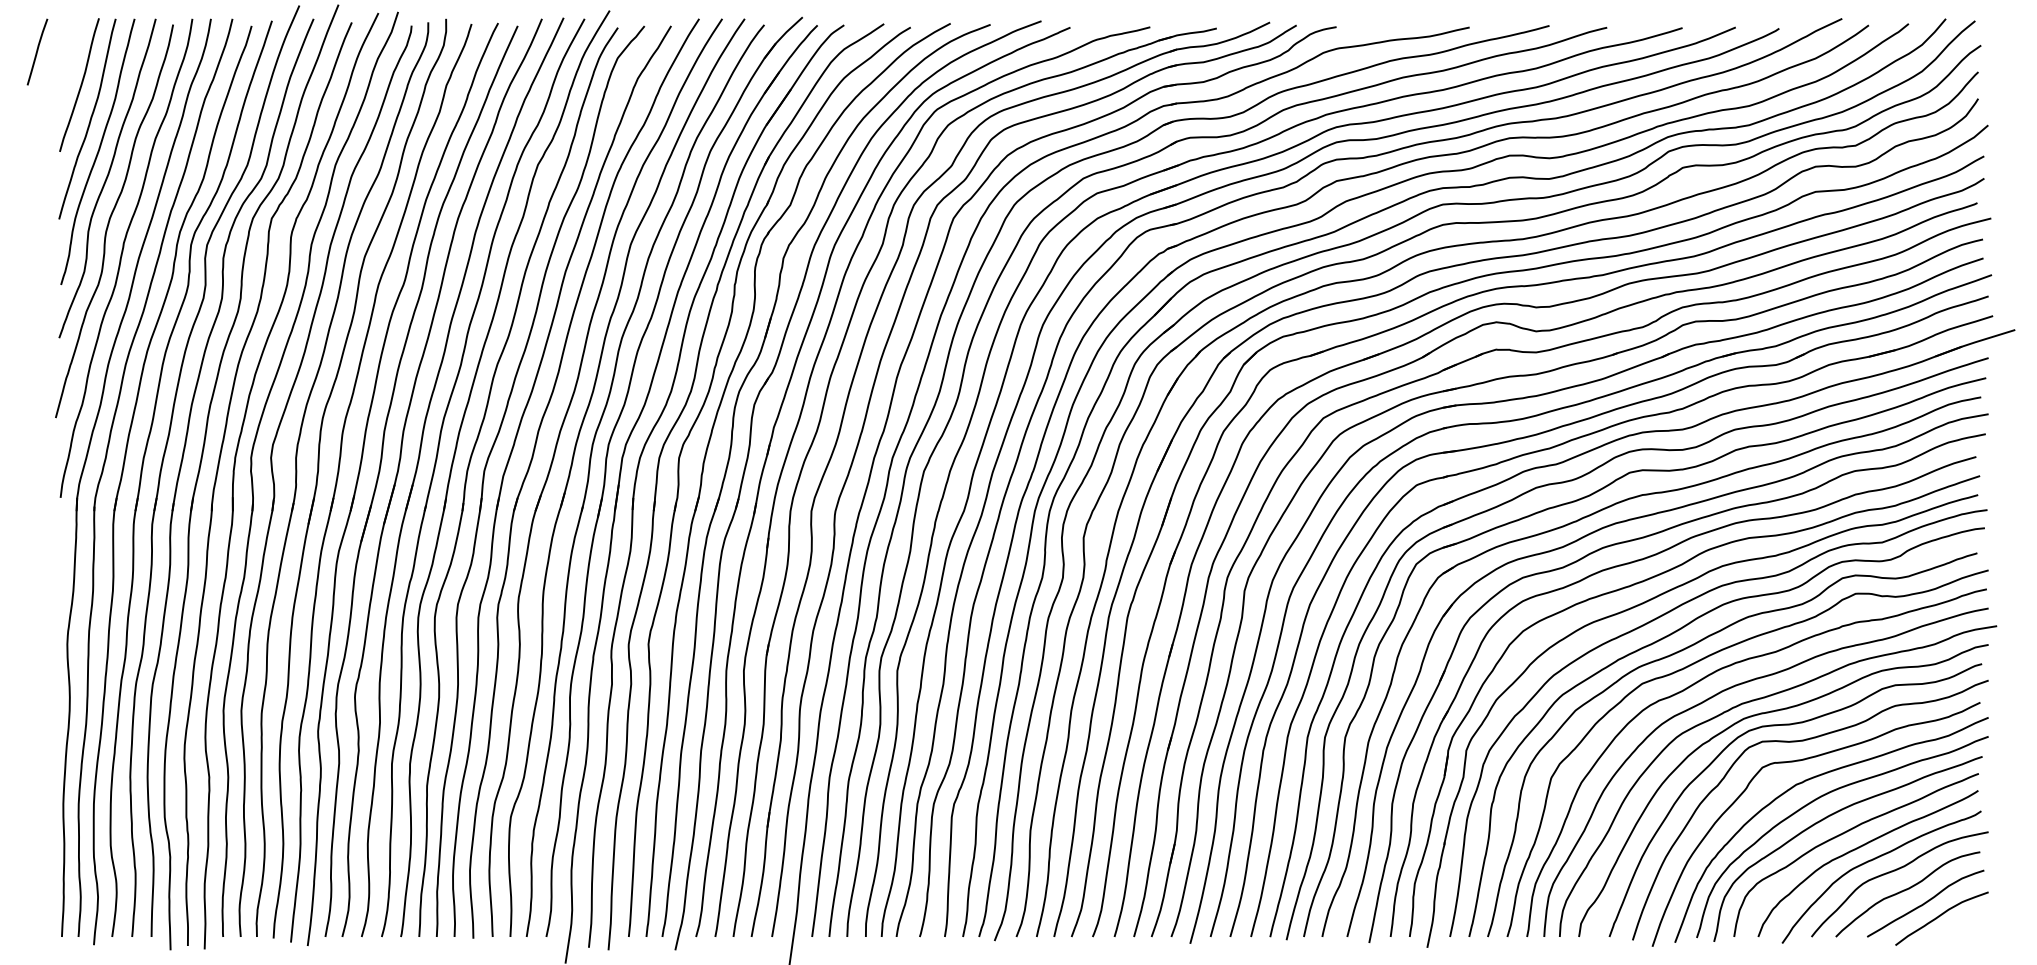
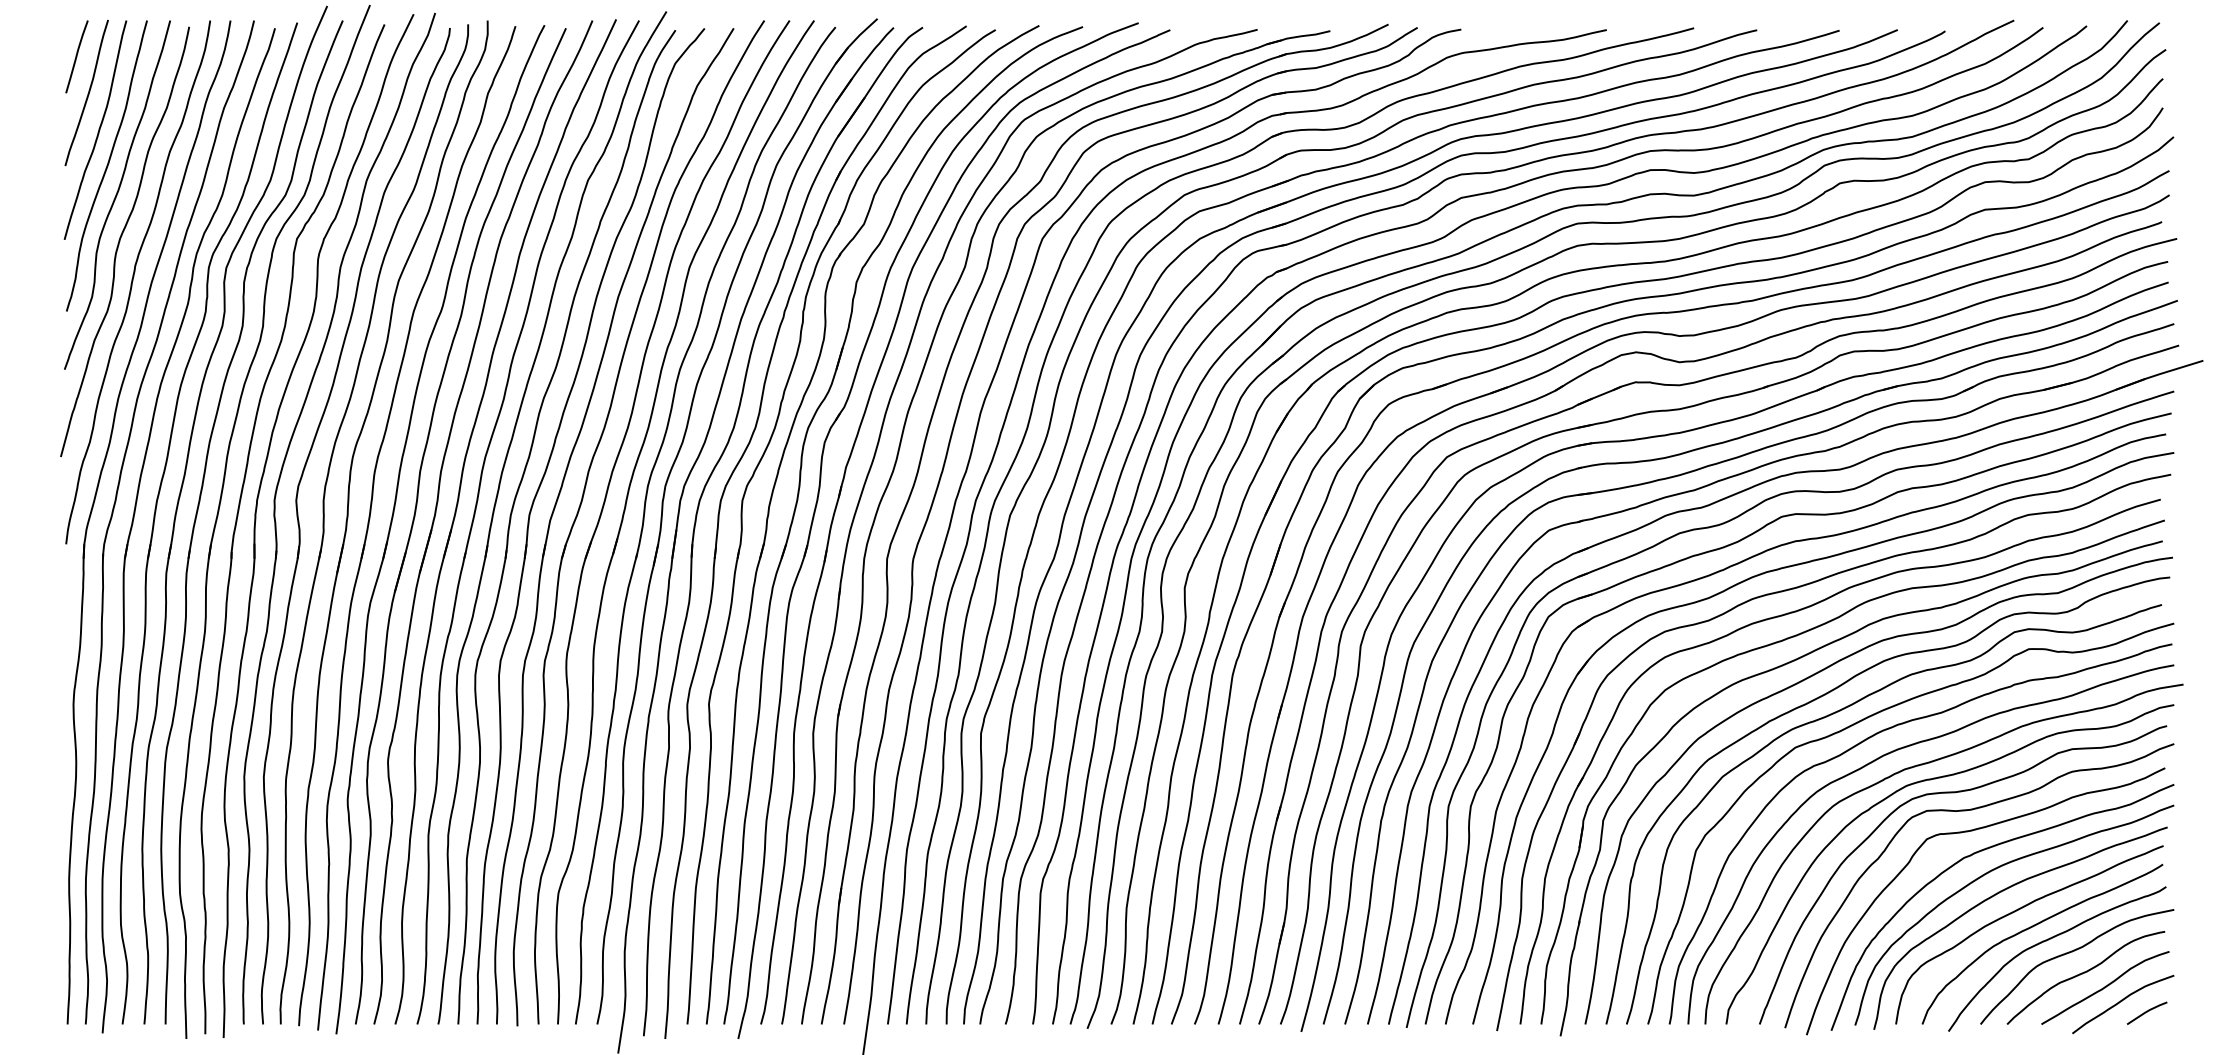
line: (37, 51) -> (76, 56), moved
line: (1963, 926) -> (2146, 1012), added

